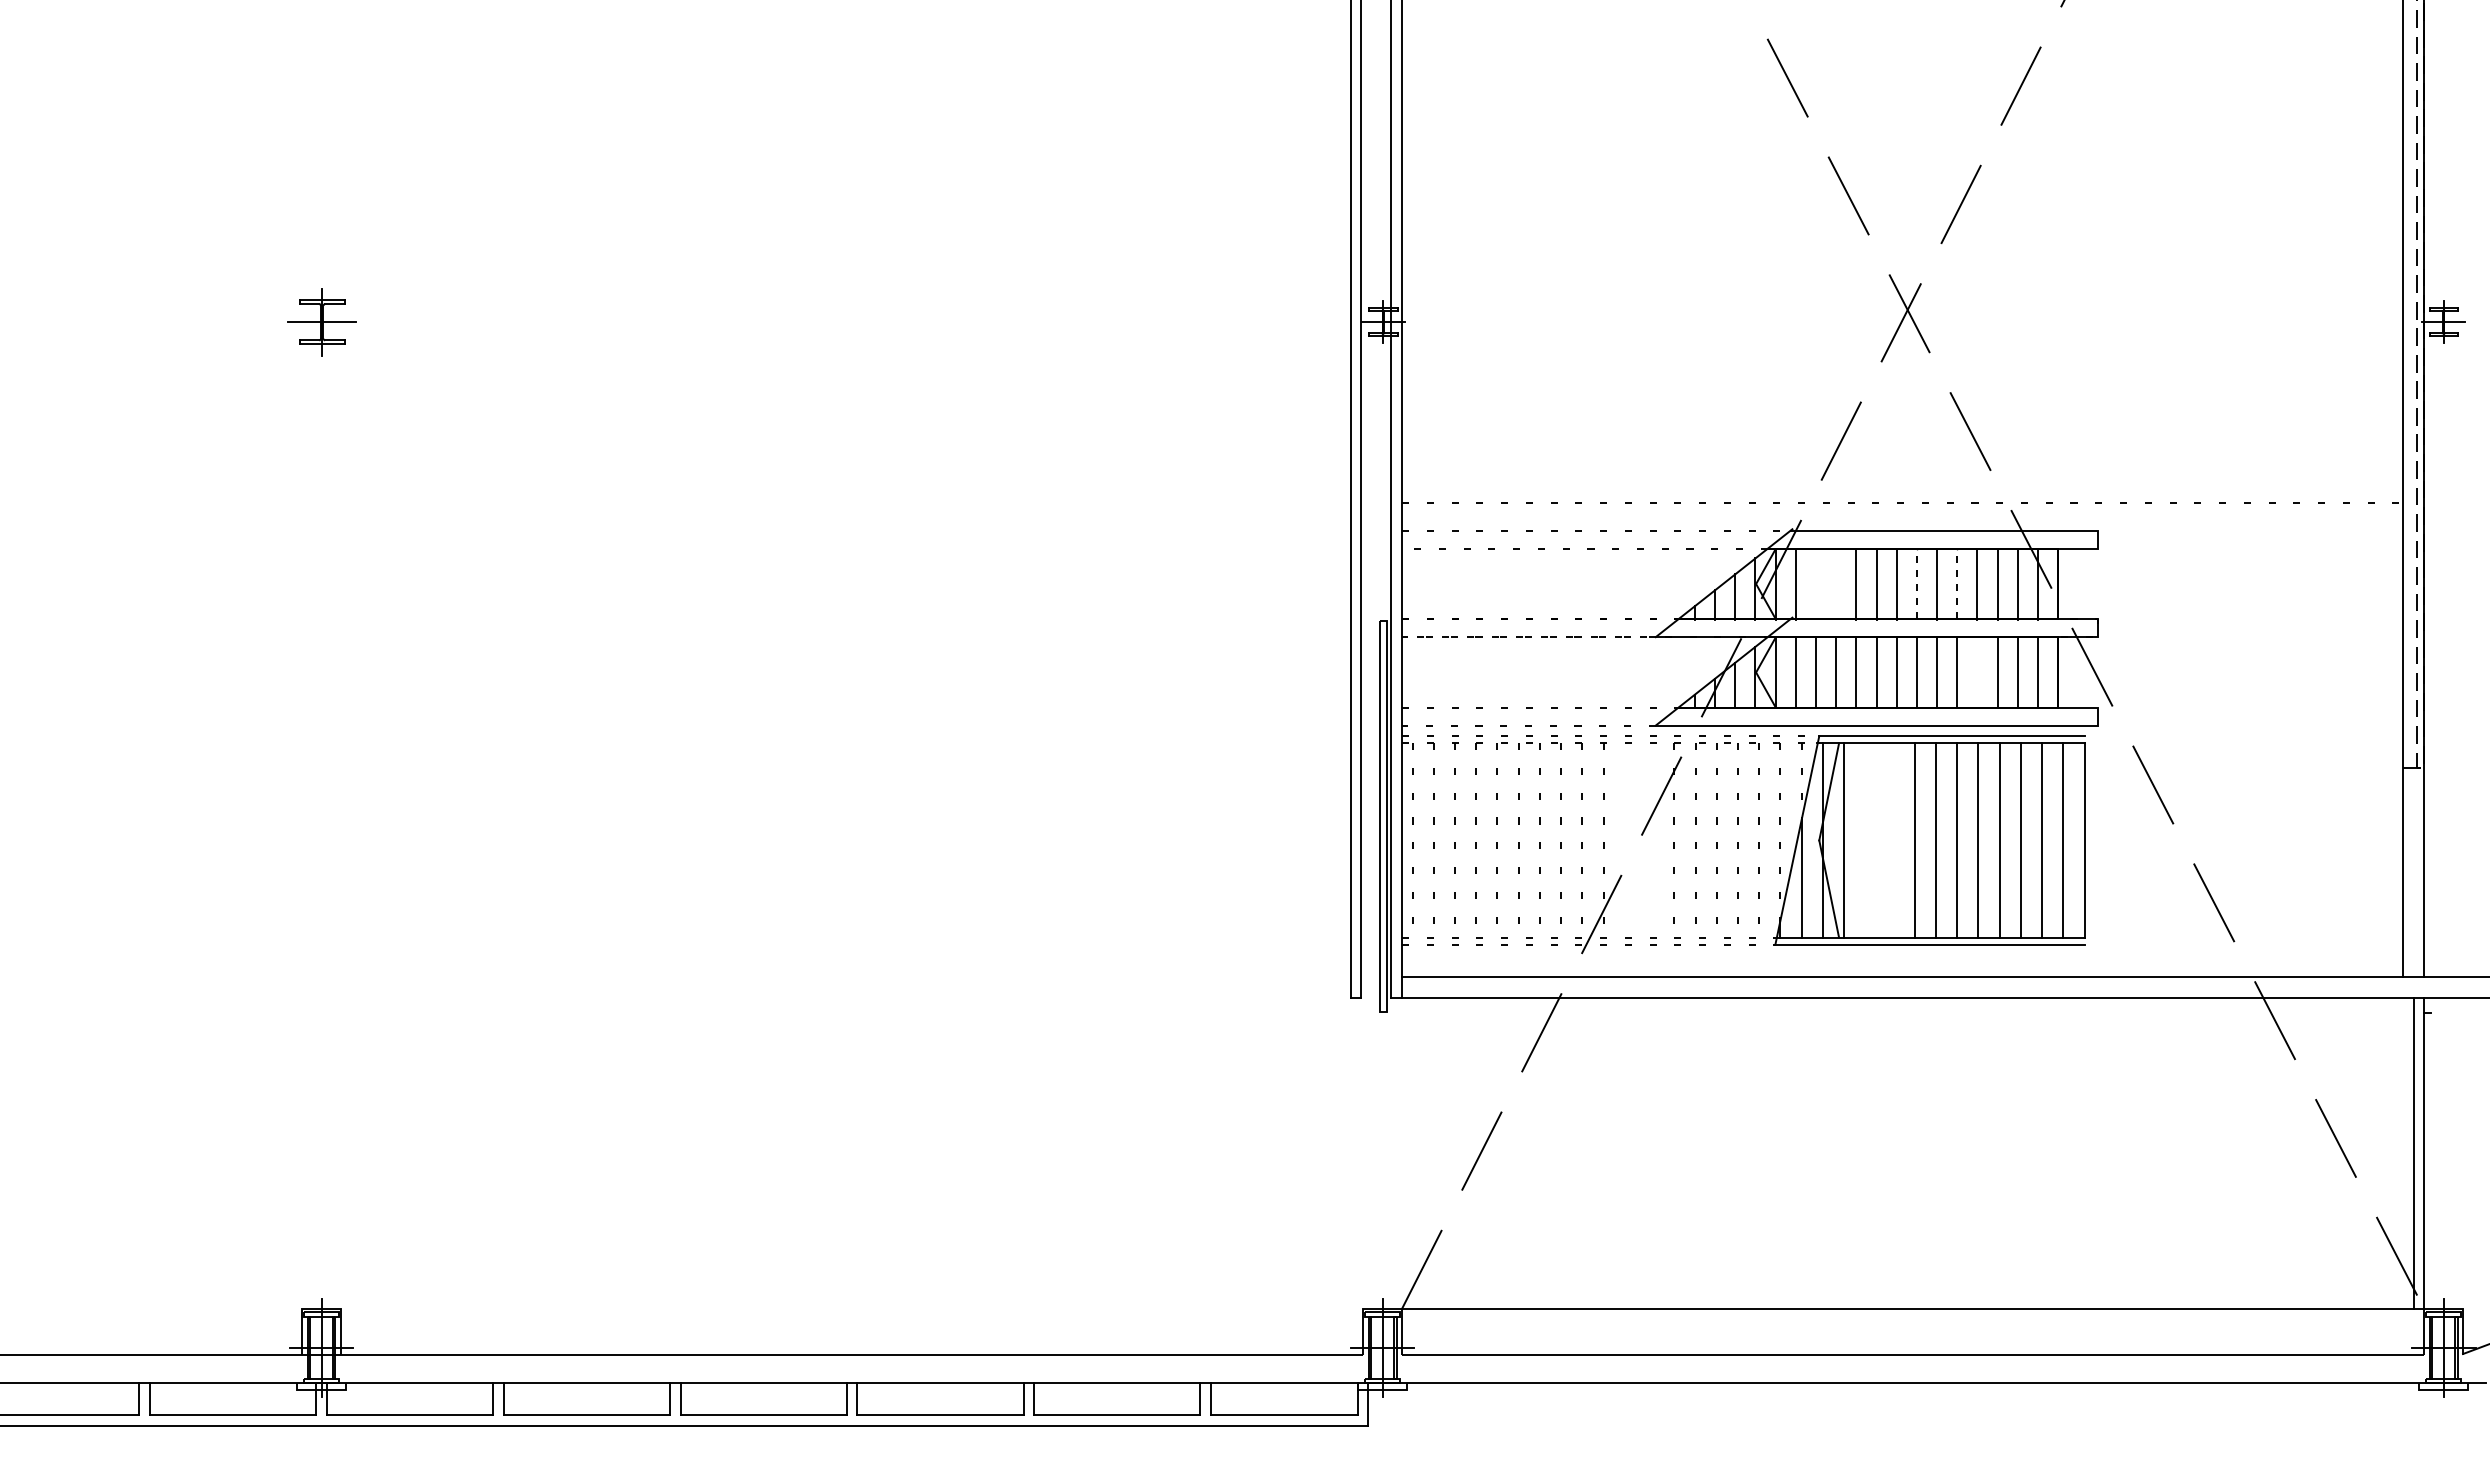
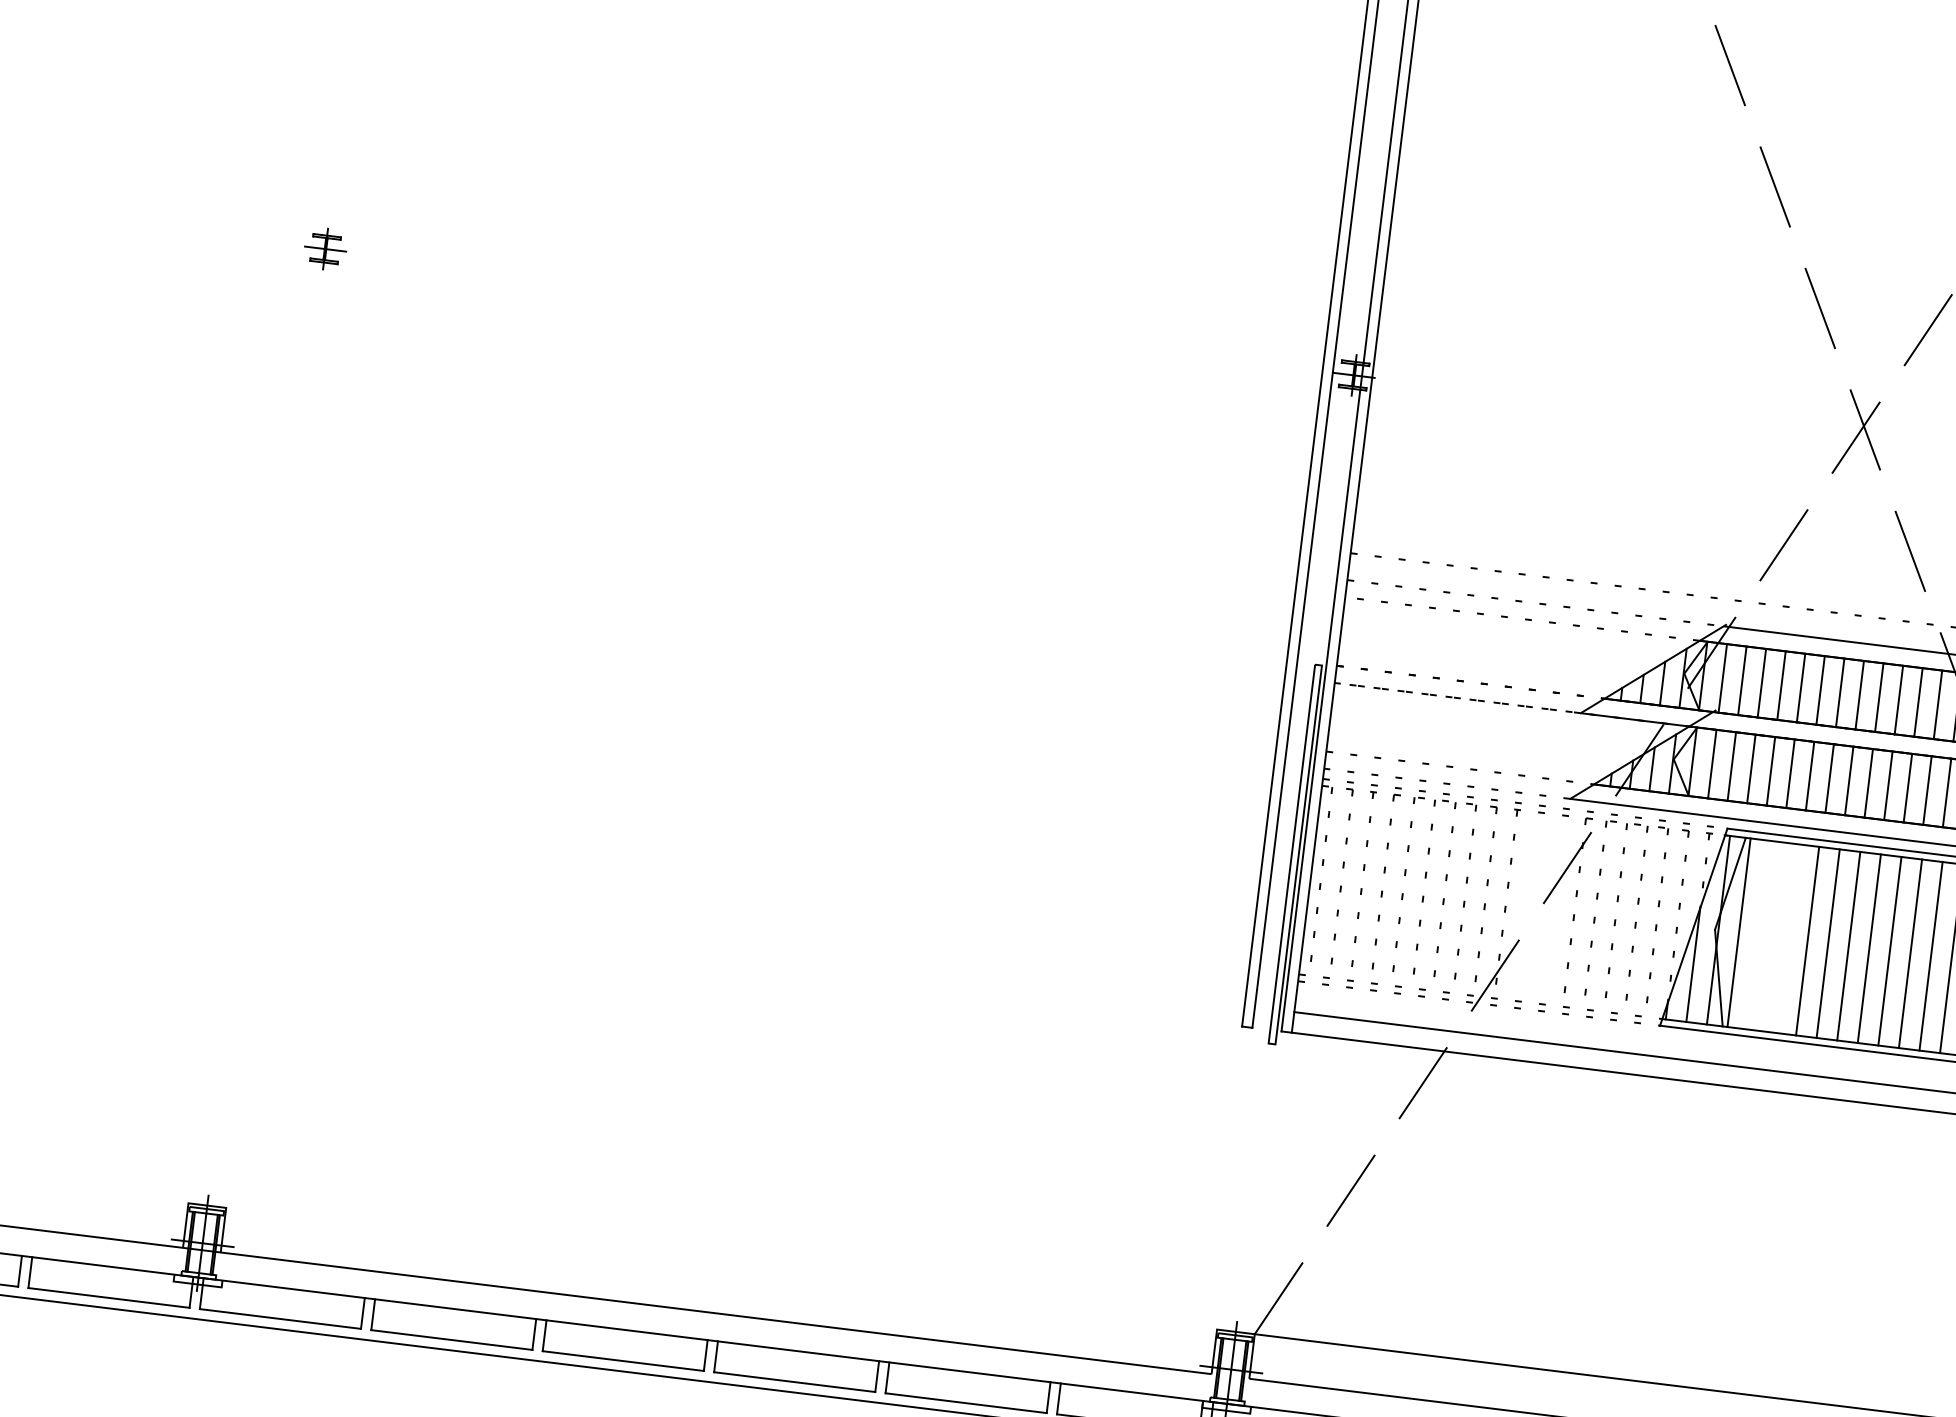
part: (322, 321) -> (325, 248), size x0.62
line: (1815, 583) -> (1741, 680), added
line: (1836, 583) -> (1762, 682), added
line: (1916, 583) -> (1839, 692), dashed -> solid
line: (1957, 583) -> (1879, 697), dashed -> solid
line: (1977, 672) -> (1888, 785), added

